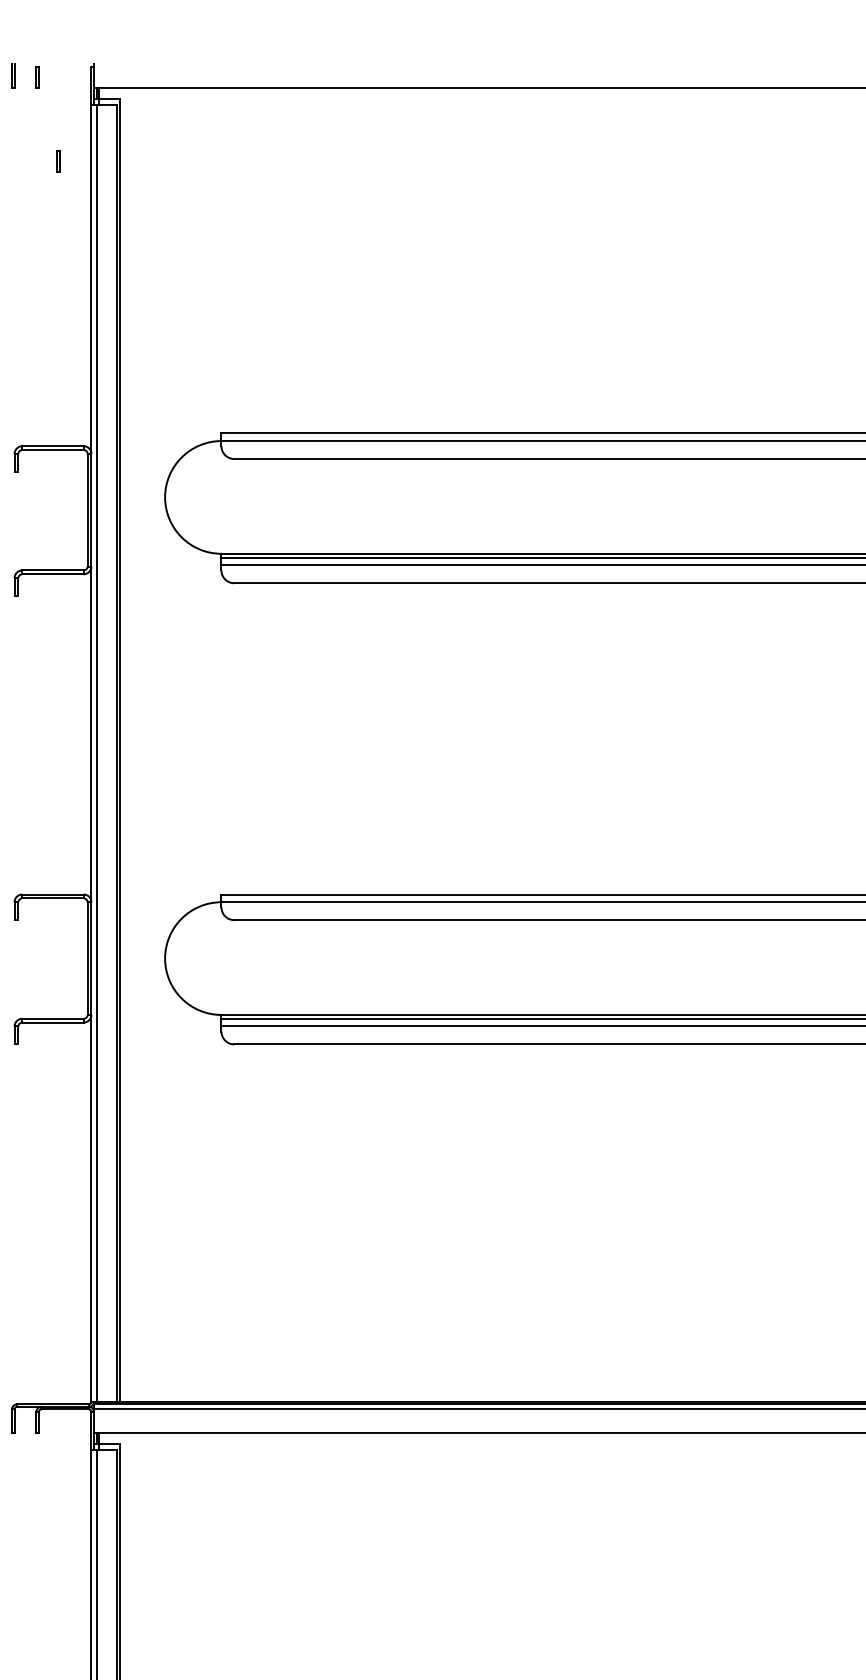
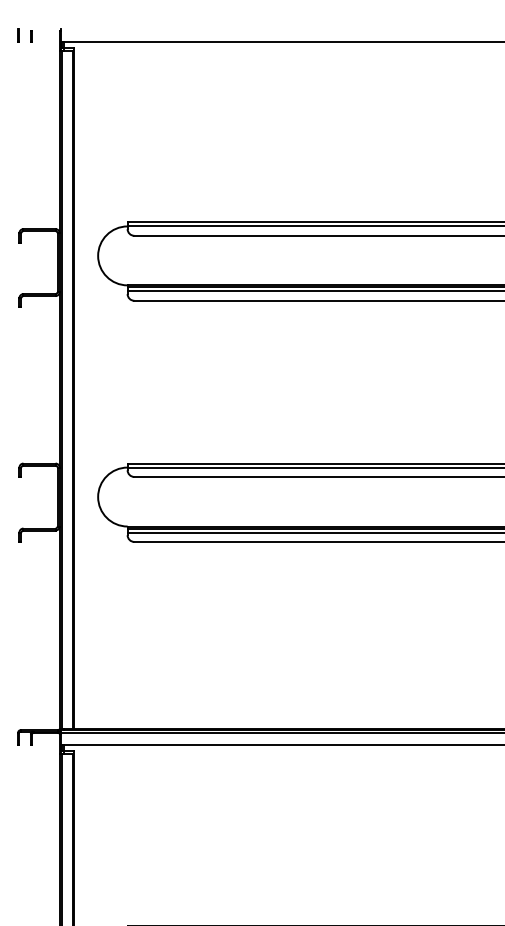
line: (58, 161) -> (42, 80), removed

